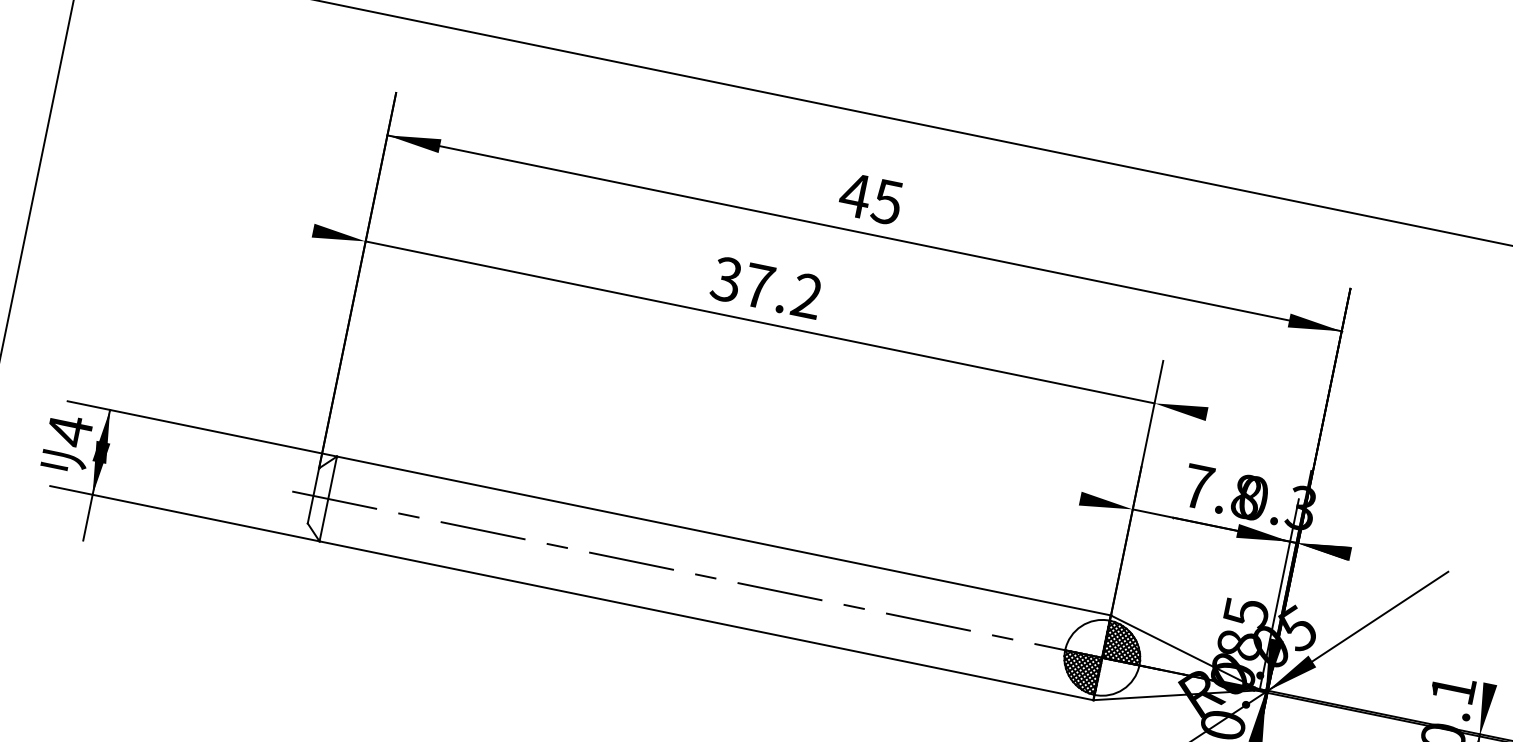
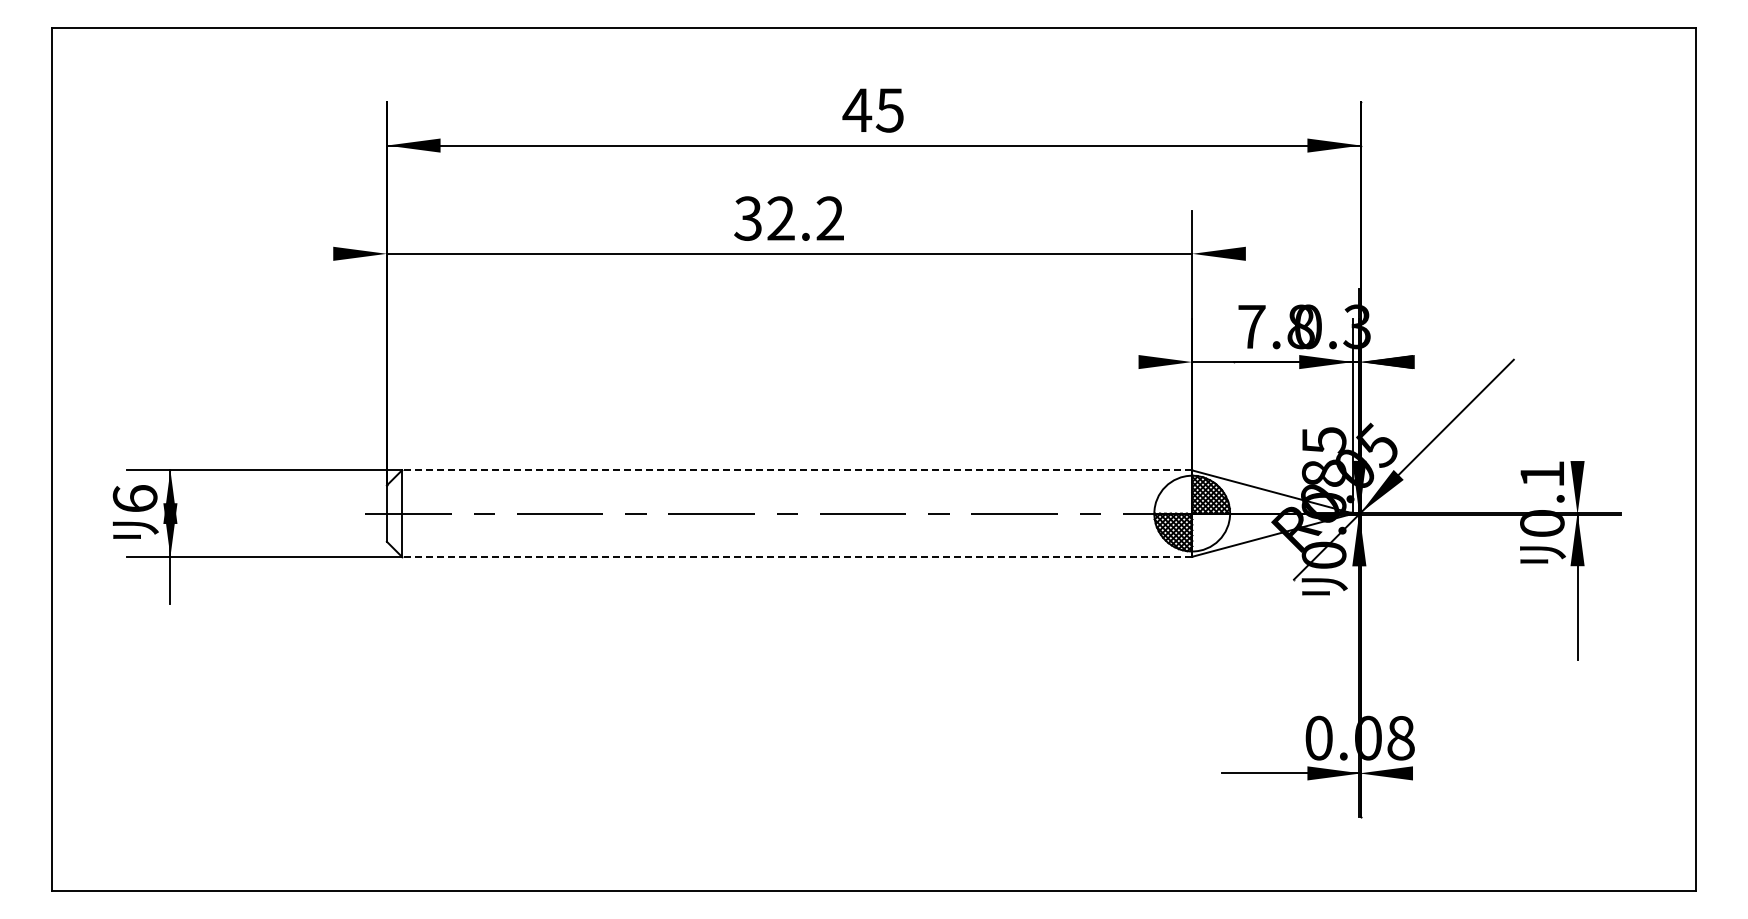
text: (758, 285) -> (780, 218), 37.2 -> 32.2
text: (69, 430) -> (134, 498), 4 -> 6
line: (723, 536) -> (796, 470), solid -> dashed
line: (706, 620) -> (796, 556), solid -> dashed

